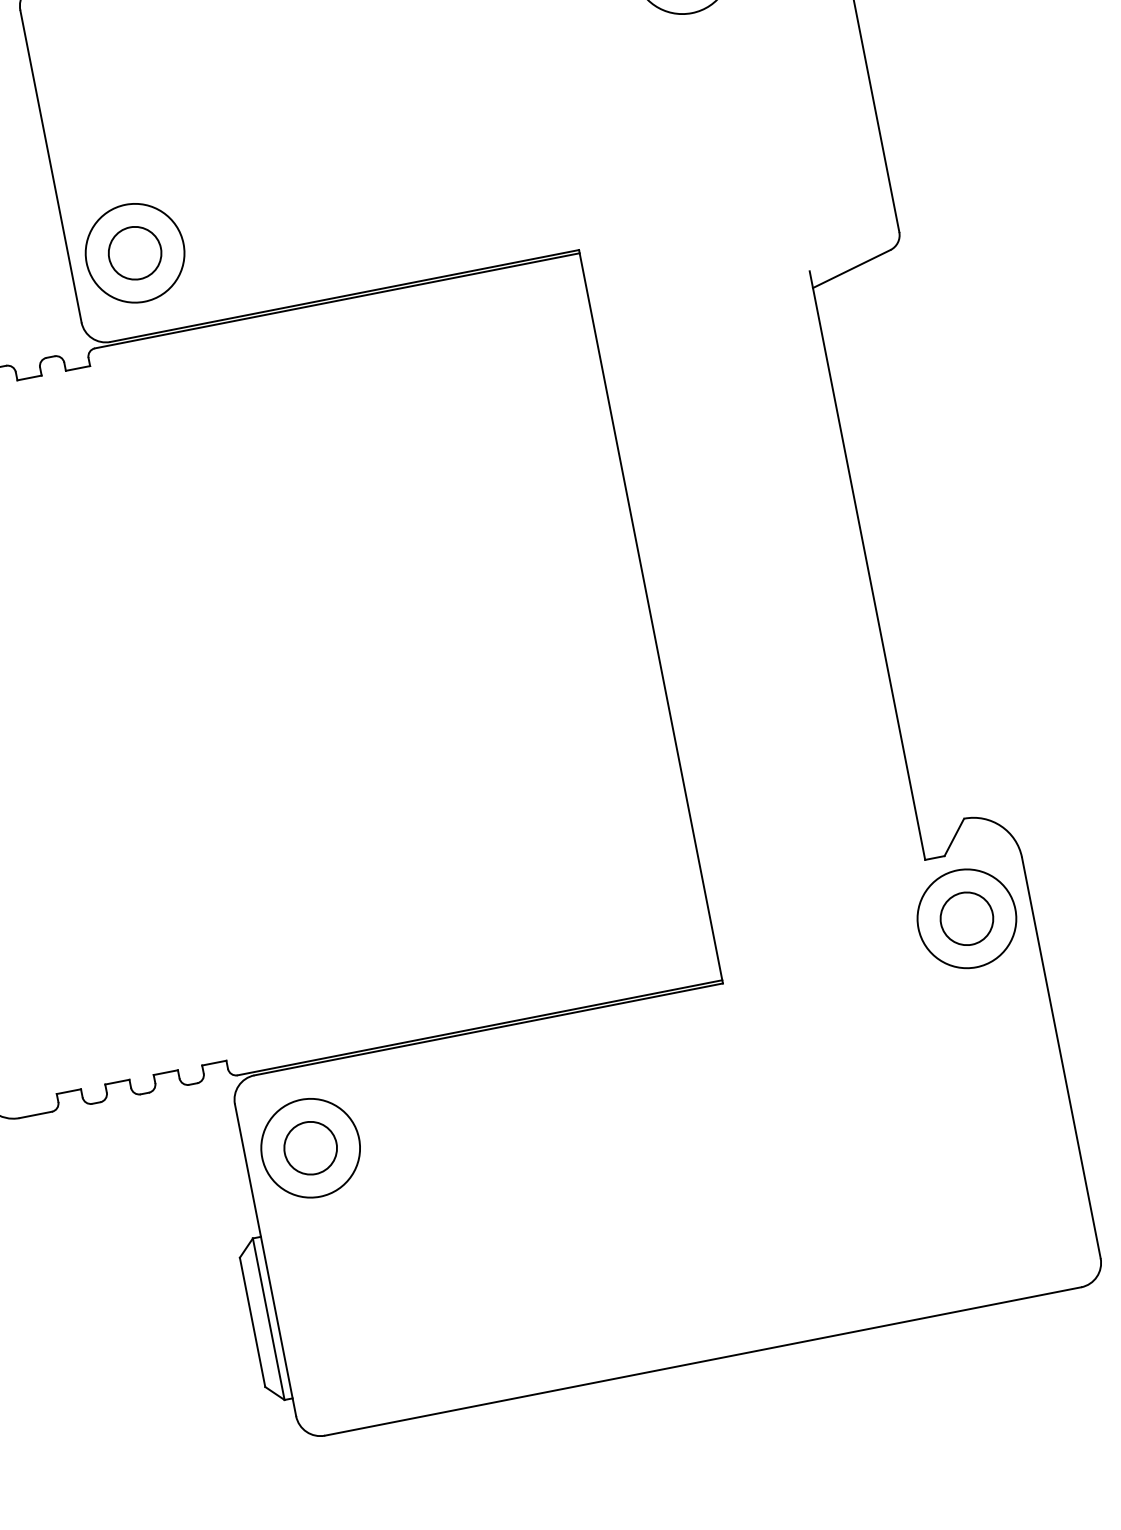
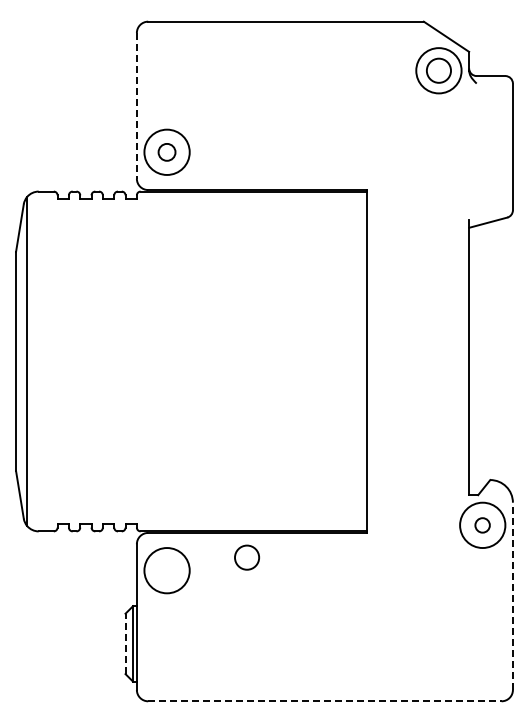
line: (50, 165) -> (136, 105), solid -> dashed
circle: (133, 253) -> (166, 152), size x0.7
circle: (966, 919) -> (482, 525), size x0.6
line: (1060, 1058) -> (512, 596), solid -> dashed
circle: (309, 1148) -> (246, 557), moved
line: (252, 1321) -> (125, 643), solid -> dashed
line: (702, 1362) -> (324, 701), solid -> dashed

